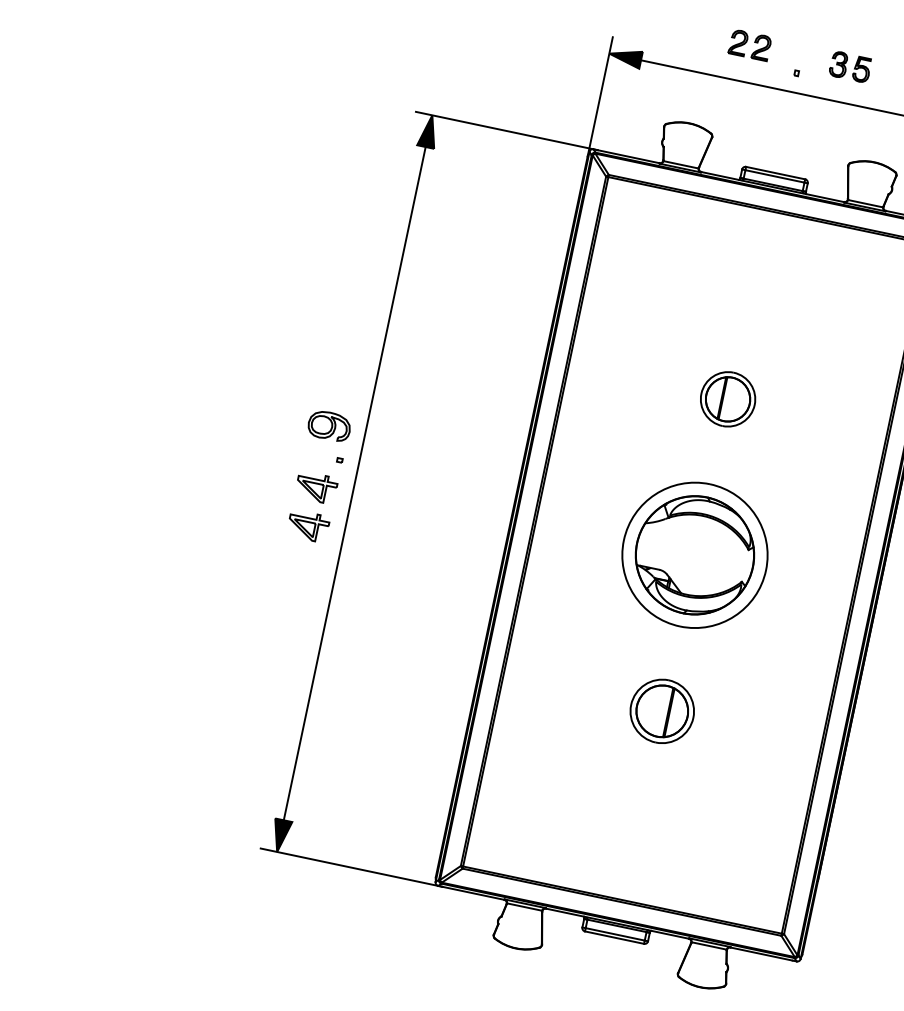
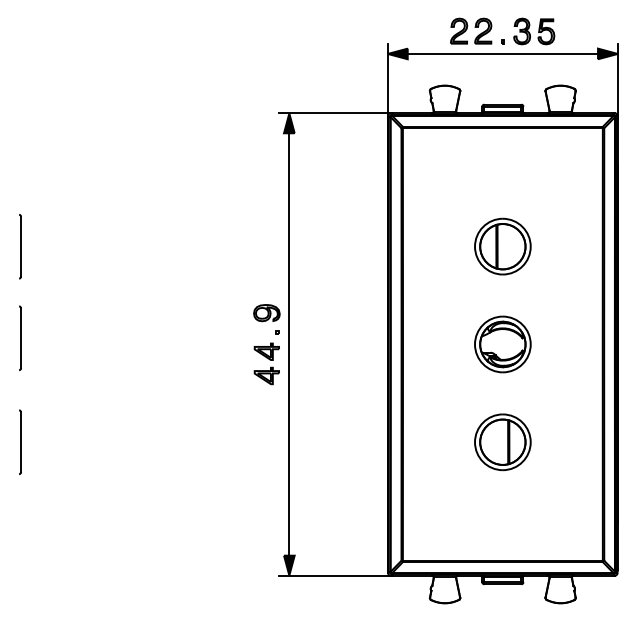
part: (750, 44) -> (471, 30), size x1.67
part: (850, 67) -> (534, 31), size x1.67
part: (727, 399) -> (502, 246), size x1.67
part: (694, 555) -> (502, 344), size x0.62
part: (661, 711) -> (502, 442), size x1.43

